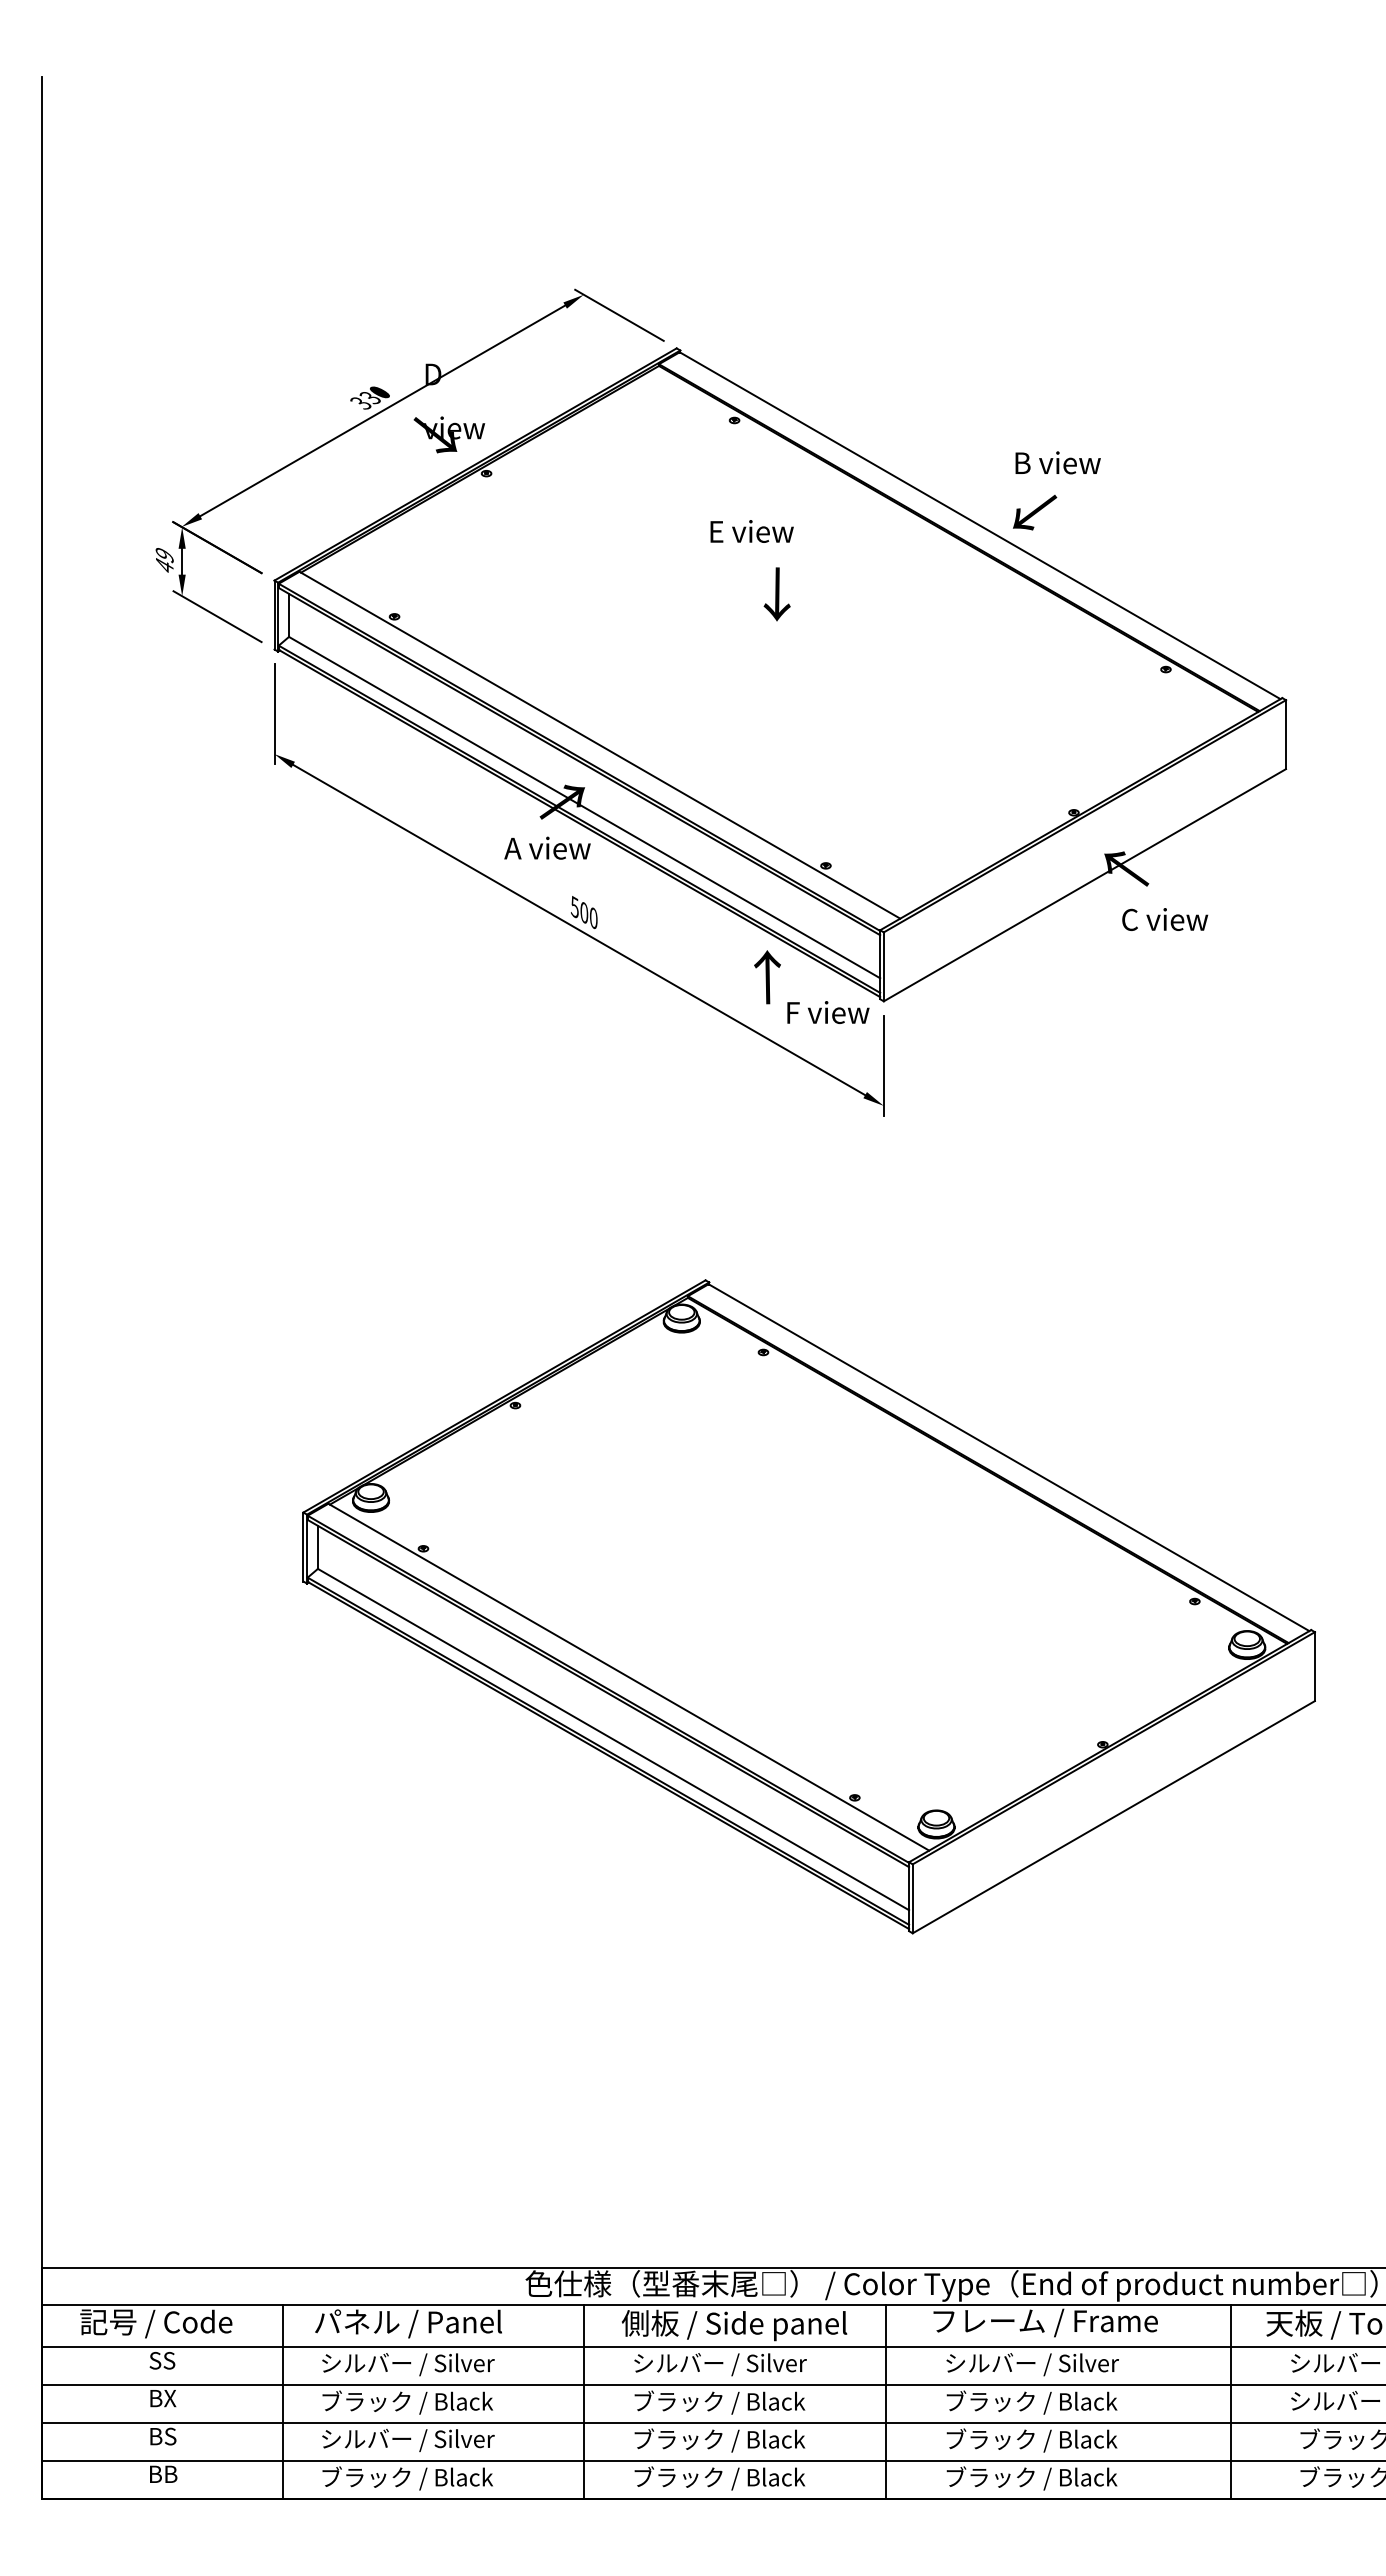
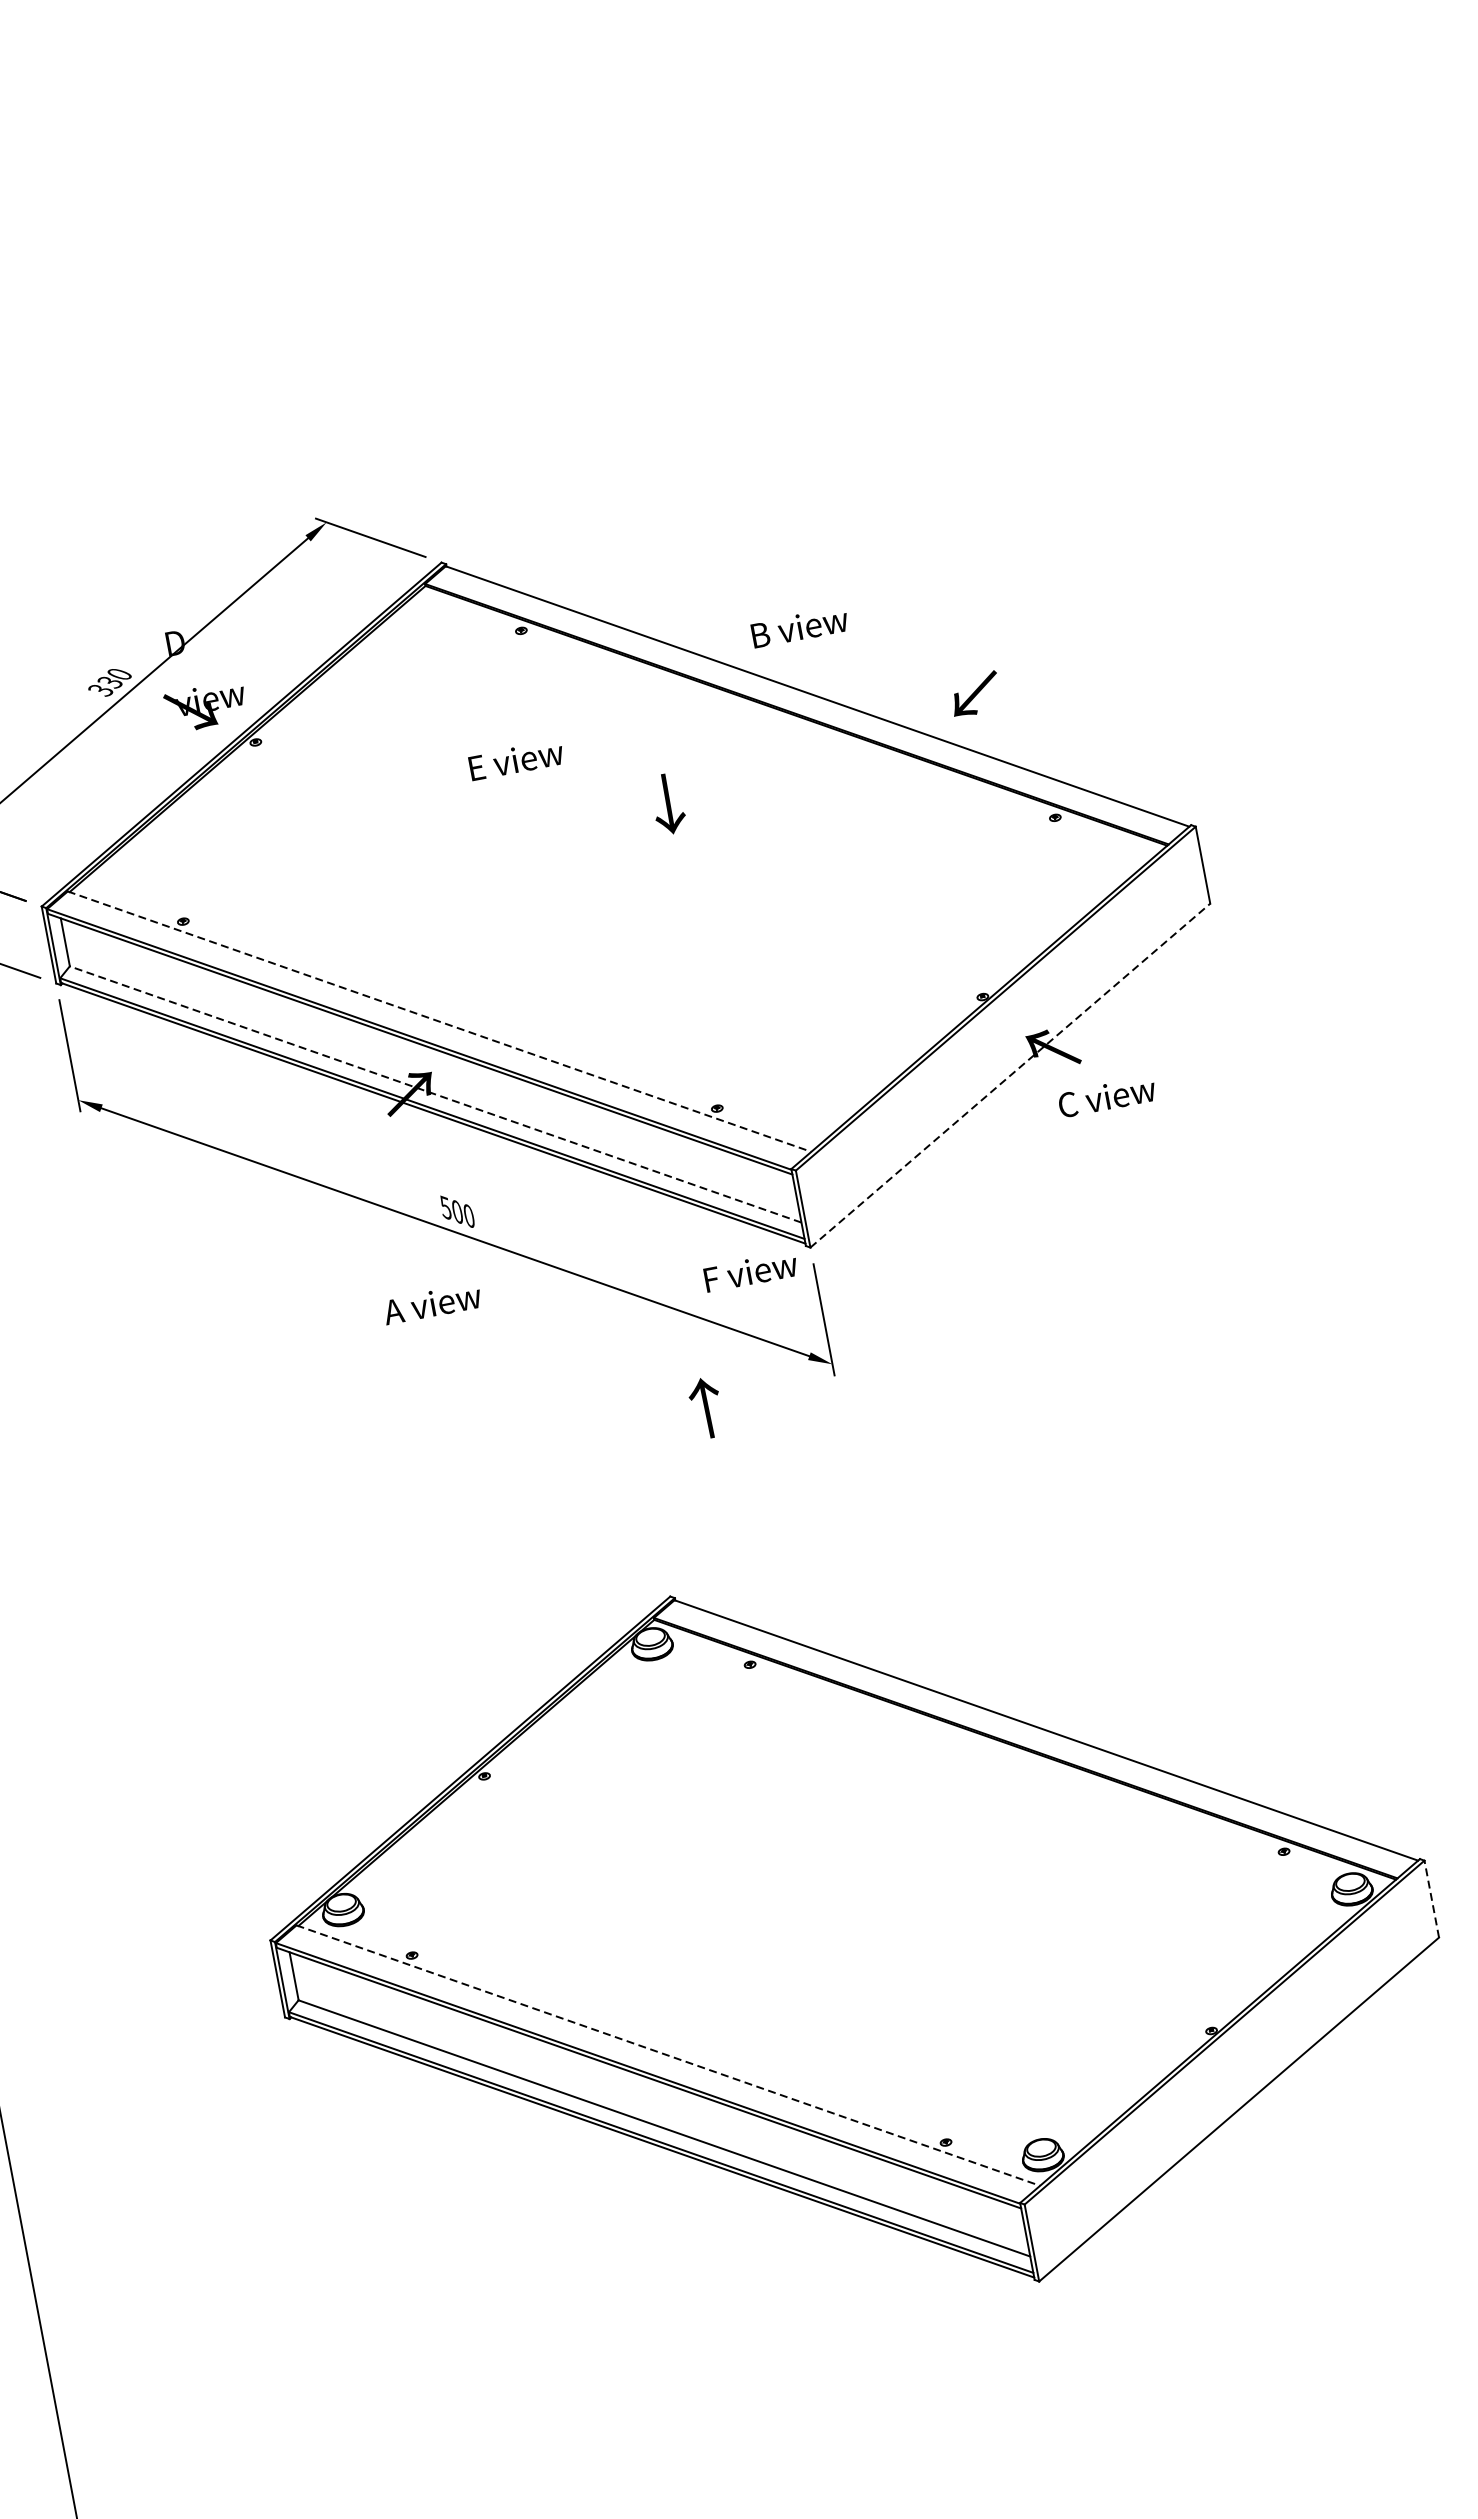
text: (1057, 462) -> (799, 626), moved
text: (1035, 512) -> (975, 694), moved
text: (751, 531) -> (515, 760), moved
text: (776, 594) -> (667, 804), moved
line: (599, 745) -> (439, 1022), solid -> dashed
line: (584, 807) -> (435, 1094), solid -> dashed
text: (547, 847) -> (432, 1303), moved
line: (1085, 884) -> (1010, 1074), solid -> dashed
text: (767, 977) -> (706, 1408), moved
line: (1314, 1666) -> (1431, 1899), solid -> dashed
line: (628, 1677) -> (668, 2056), solid -> dashed

